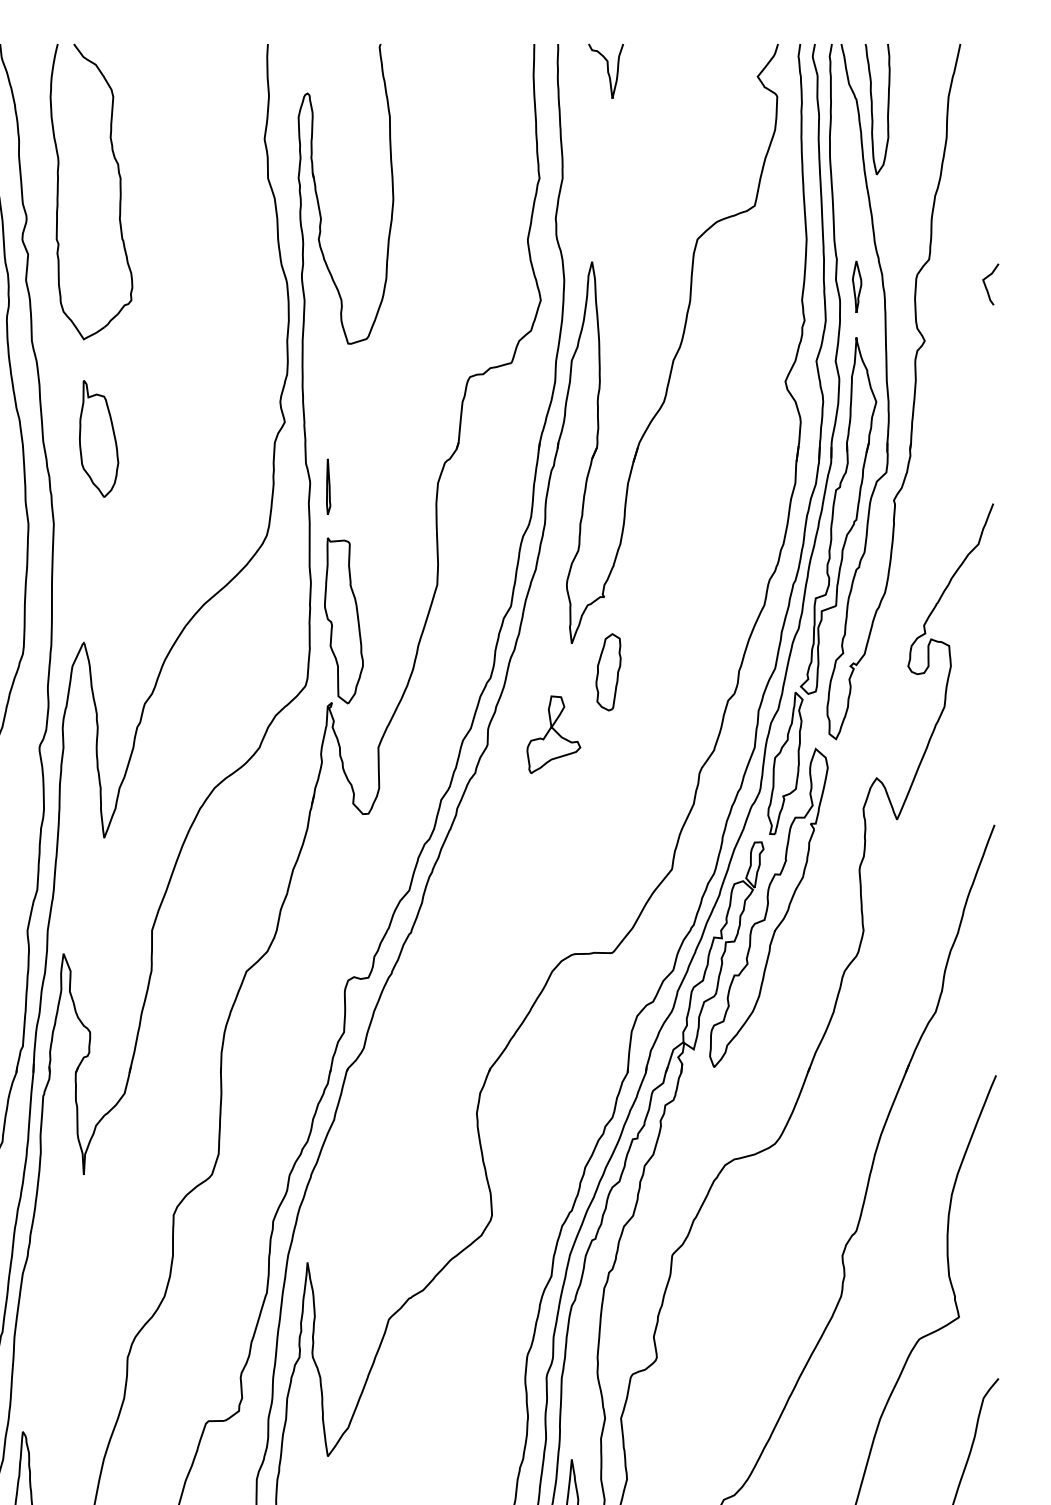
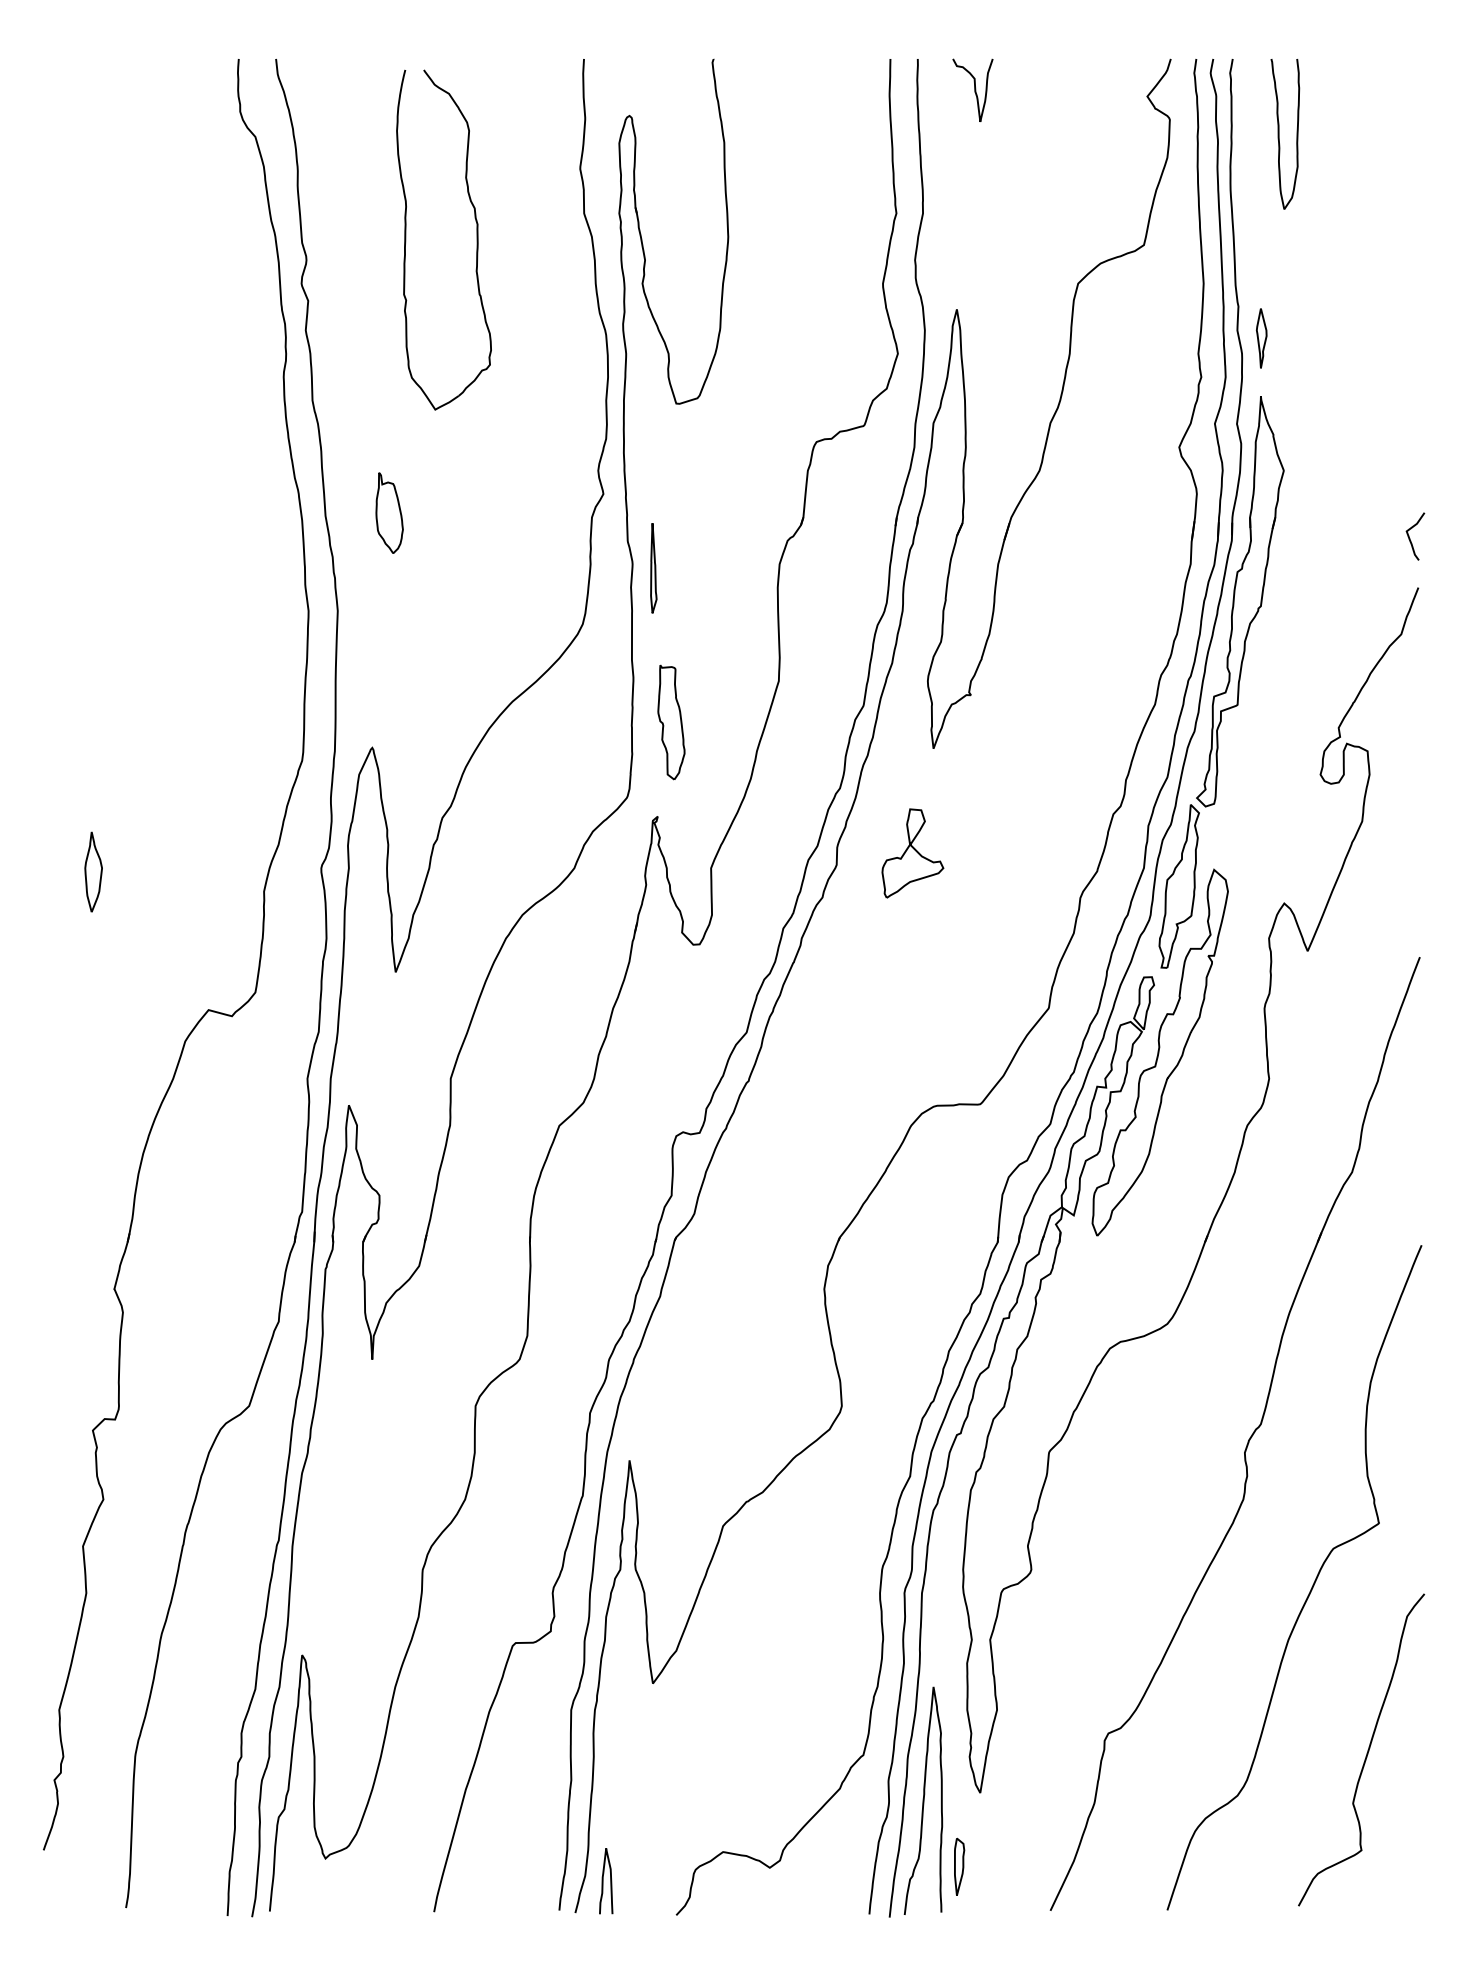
part: (119, 191) -> (476, 239), moved
curve: (986, 286) -> (1410, 538), moved
part: (893, 391) -> (1303, 458), removed
part: (98, 438) -> (389, 512), size x0.6
part: (328, 487) -> (653, 568), size x1.4
part: (343, 620) -> (671, 722), size x0.6
part: (608, 672) -> (975, 781), removed

